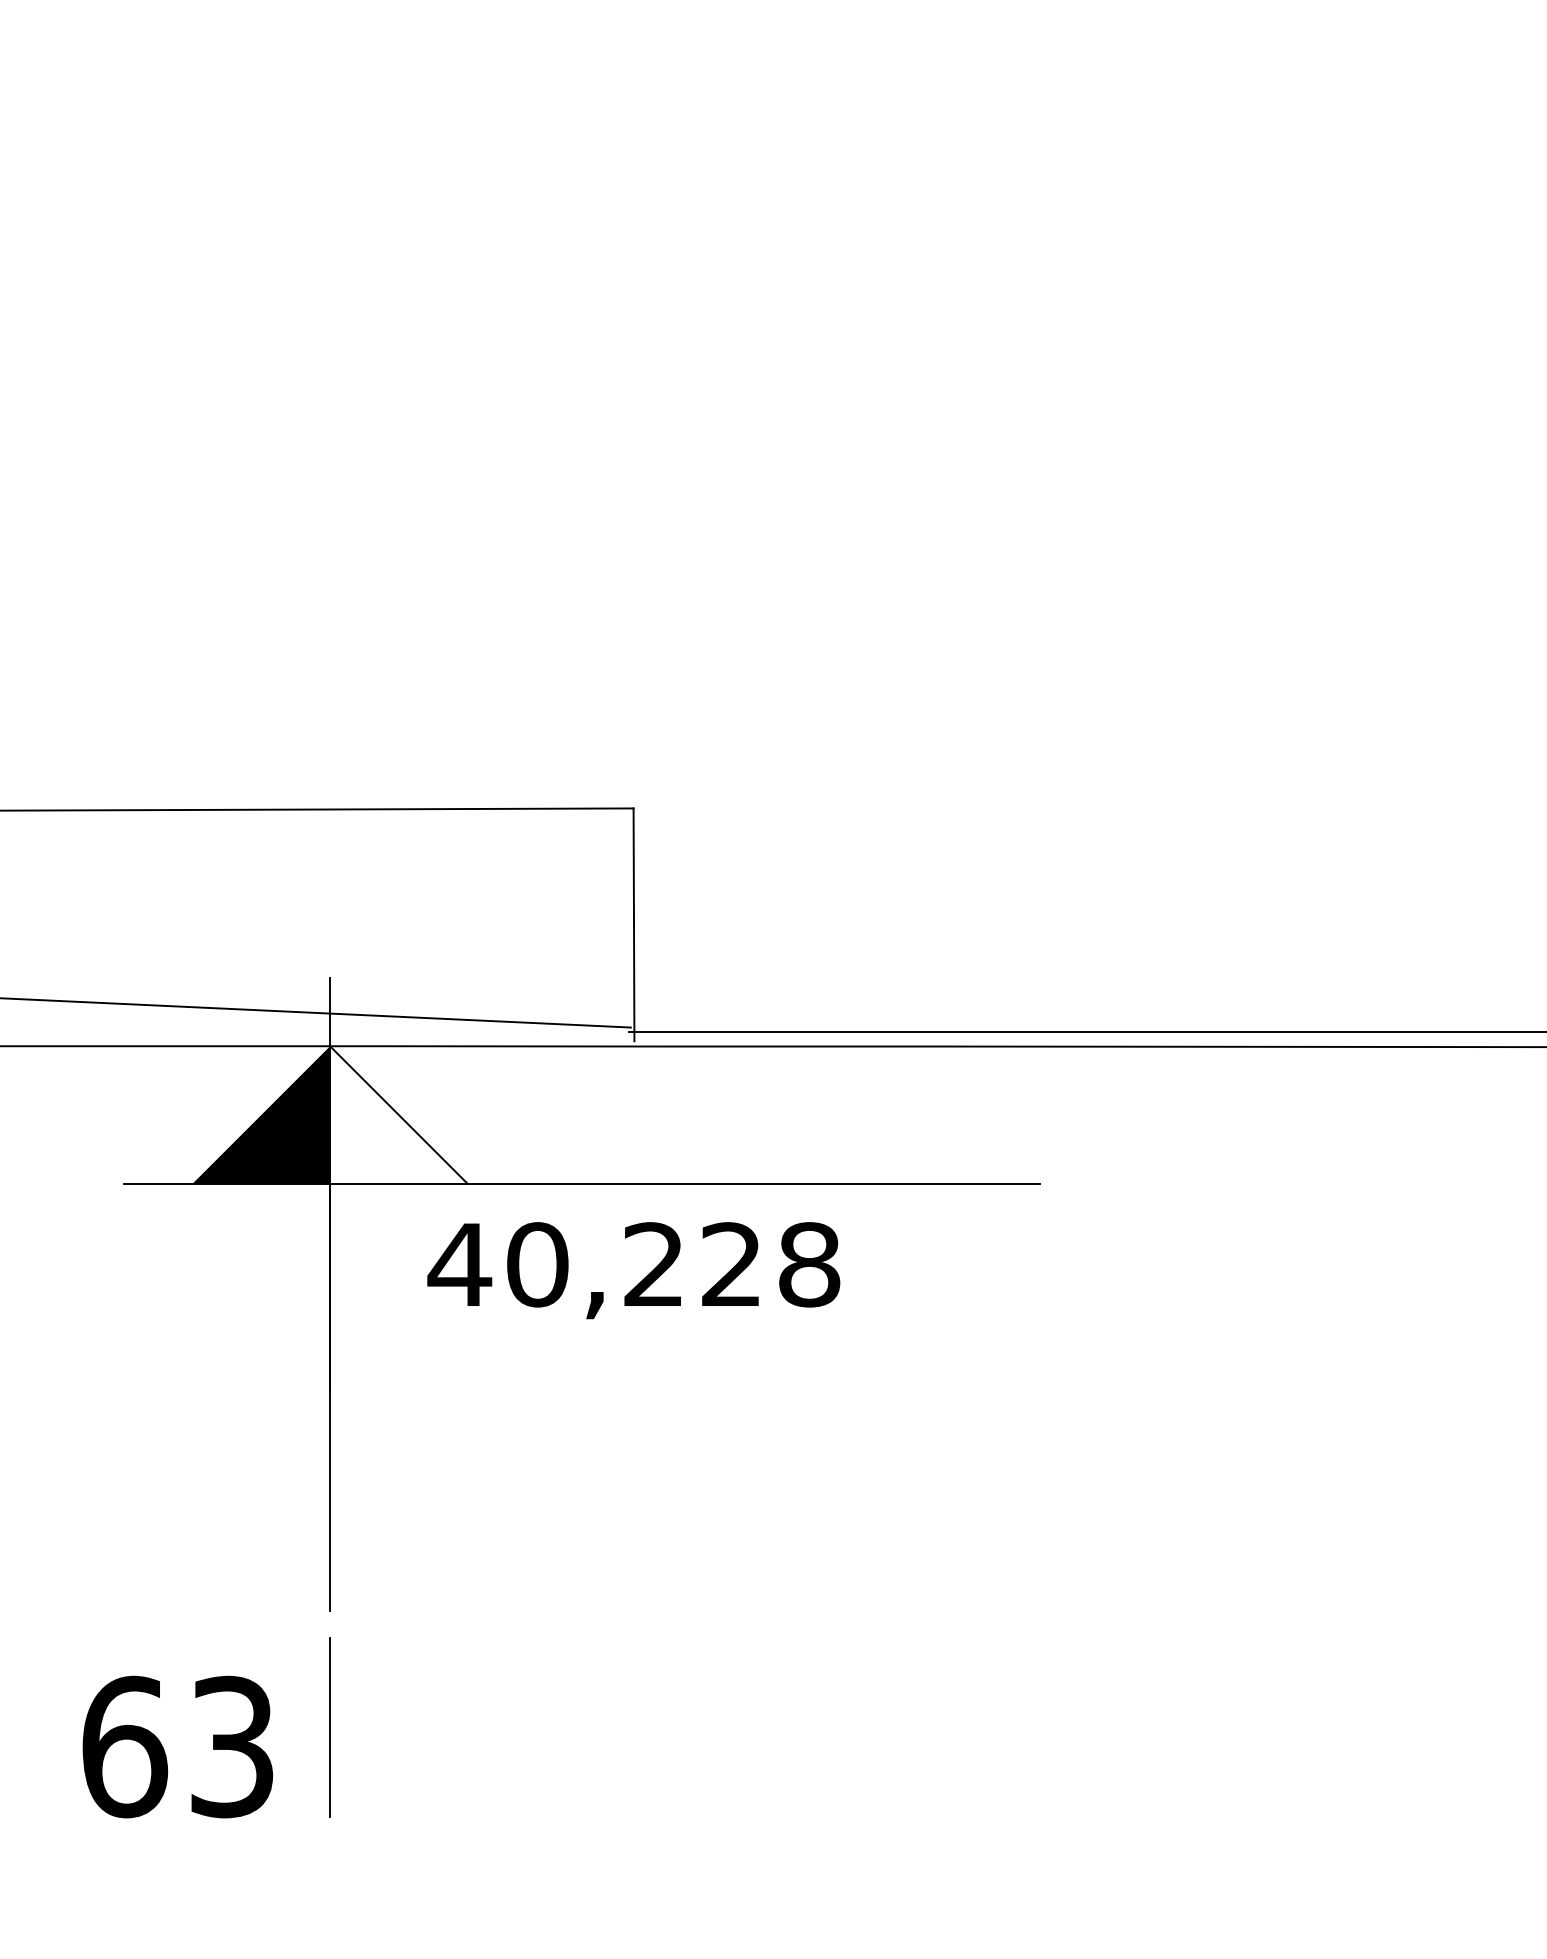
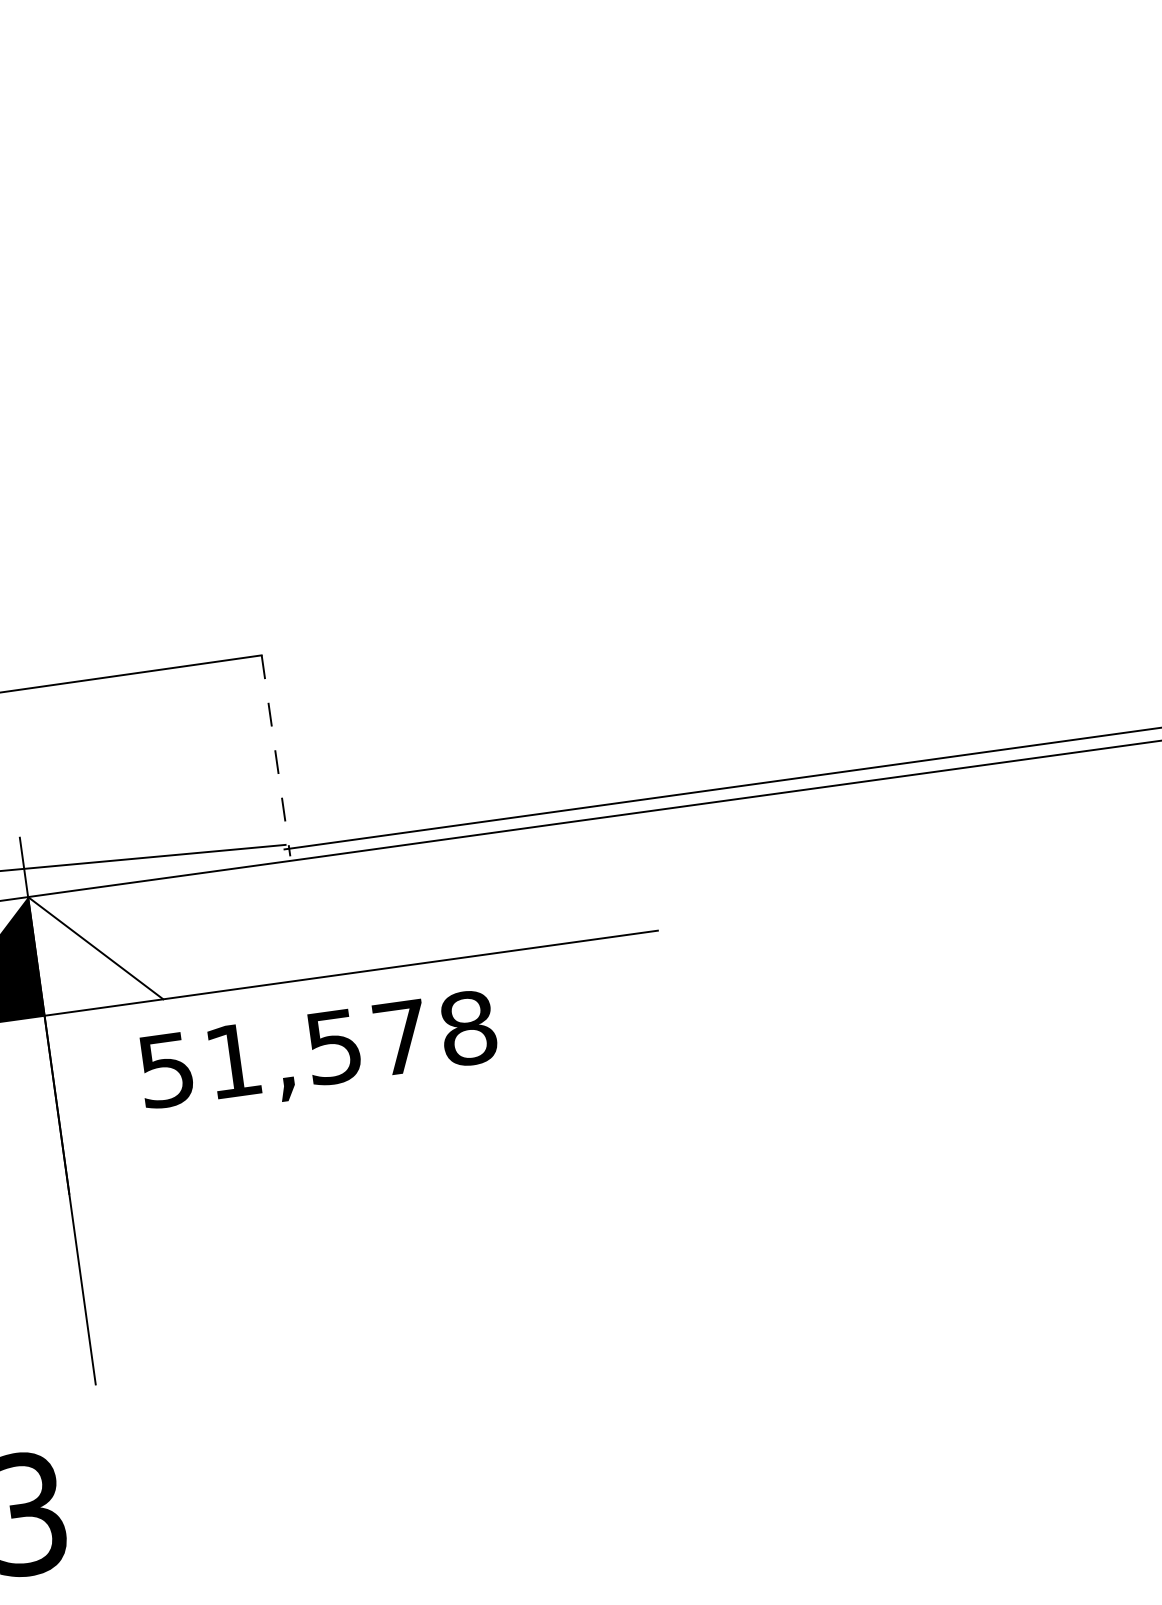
line: (634, 925) -> (276, 756), solid -> dashed
text: (593, 1264) -> (281, 1053), 40,228 -> 51,578
line: (330, 1727) -> (110, 1485), removed

